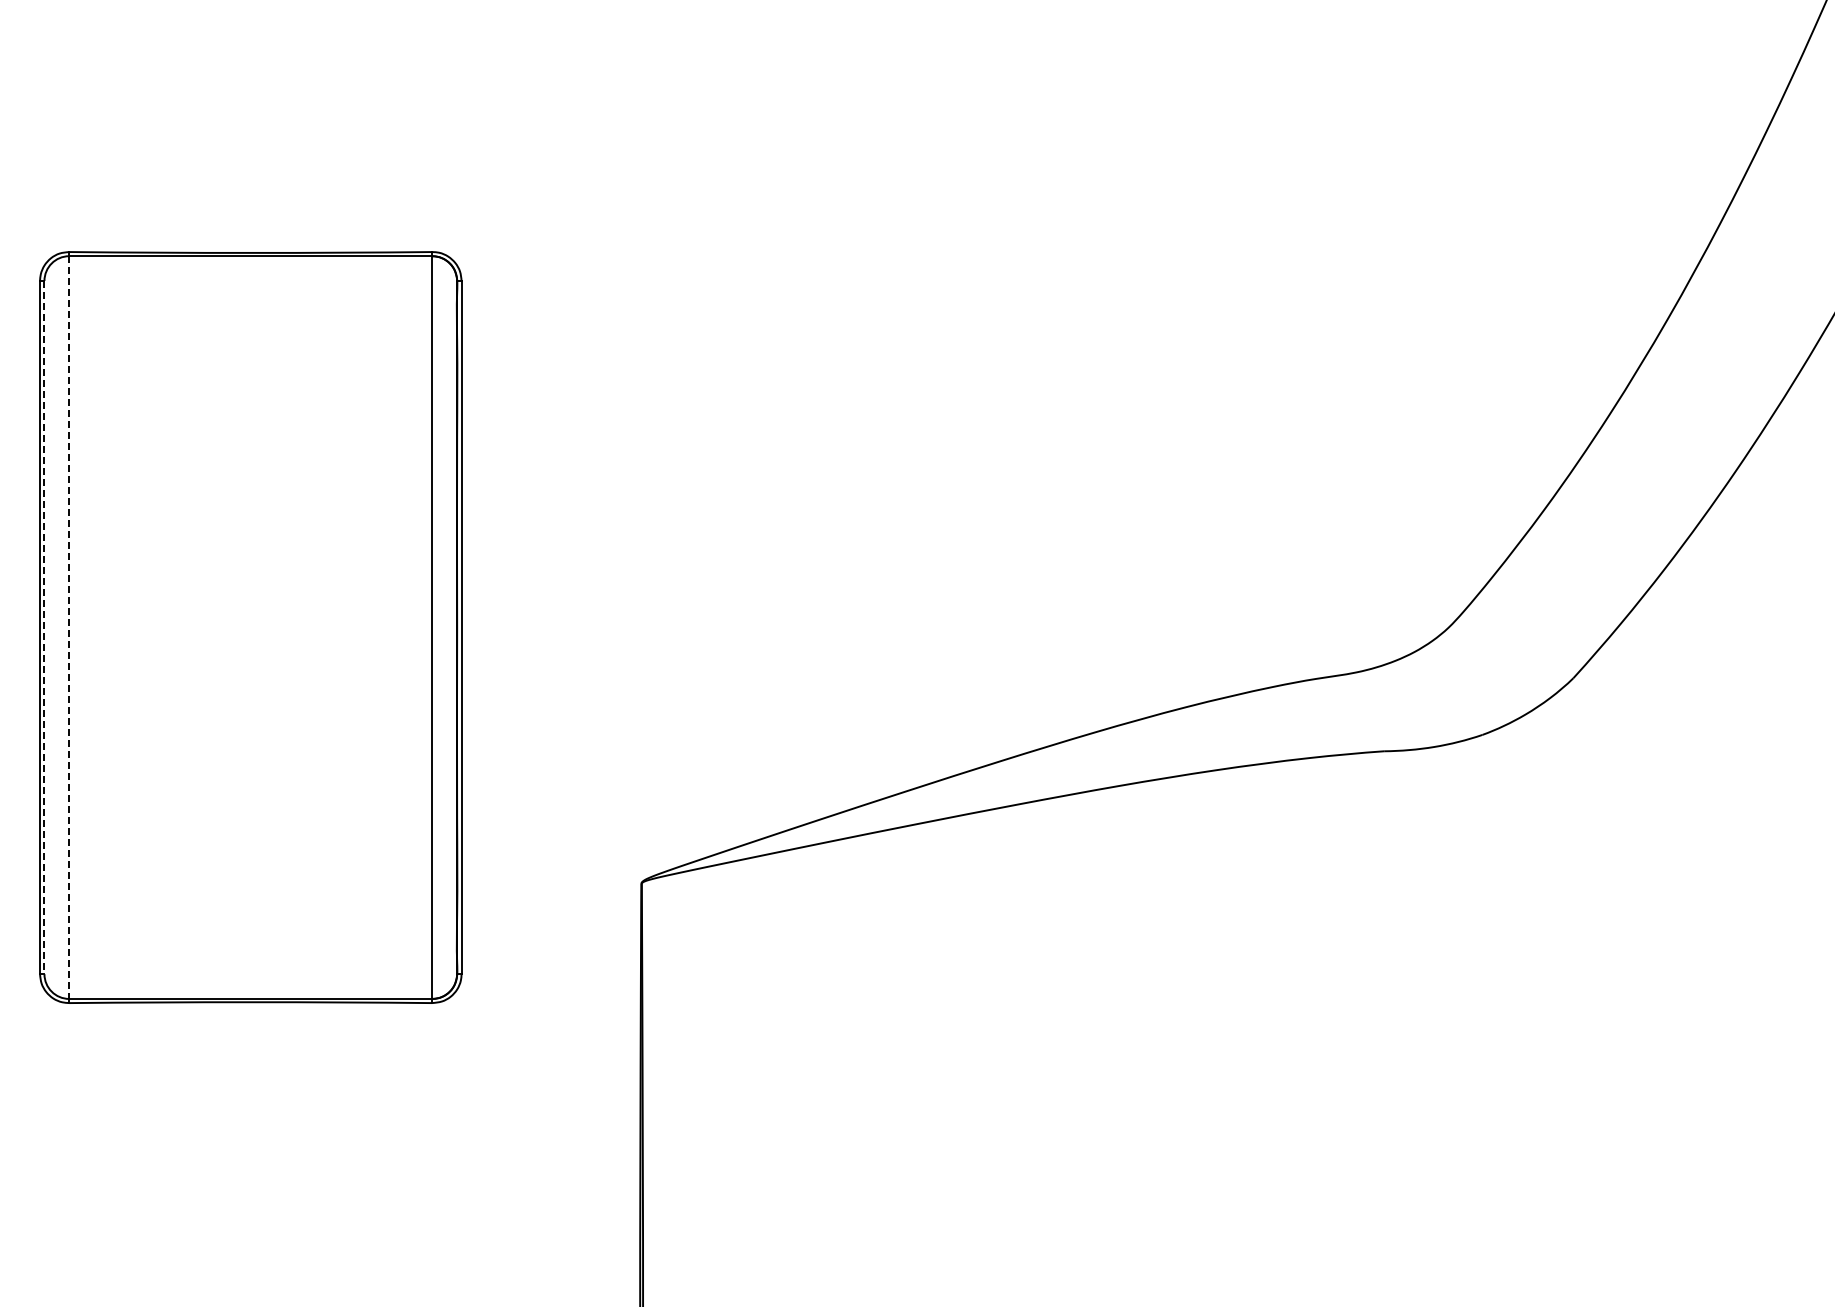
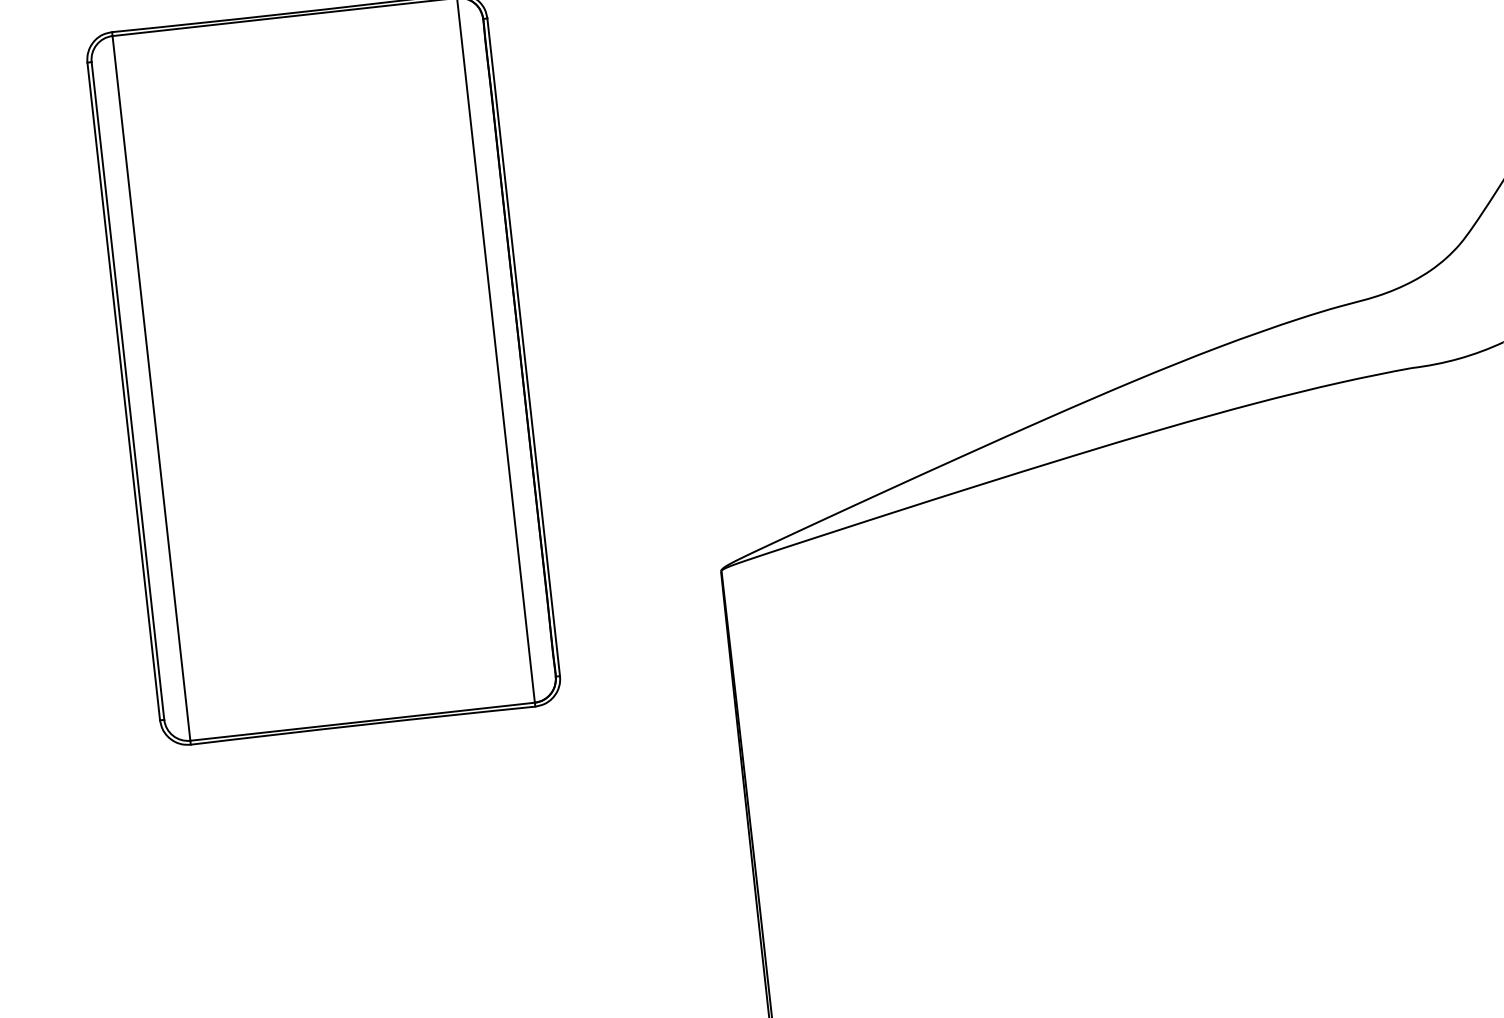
line: (44, 627) -> (127, 390), dashed -> solid
line: (69, 628) -> (151, 389), dashed -> solid

